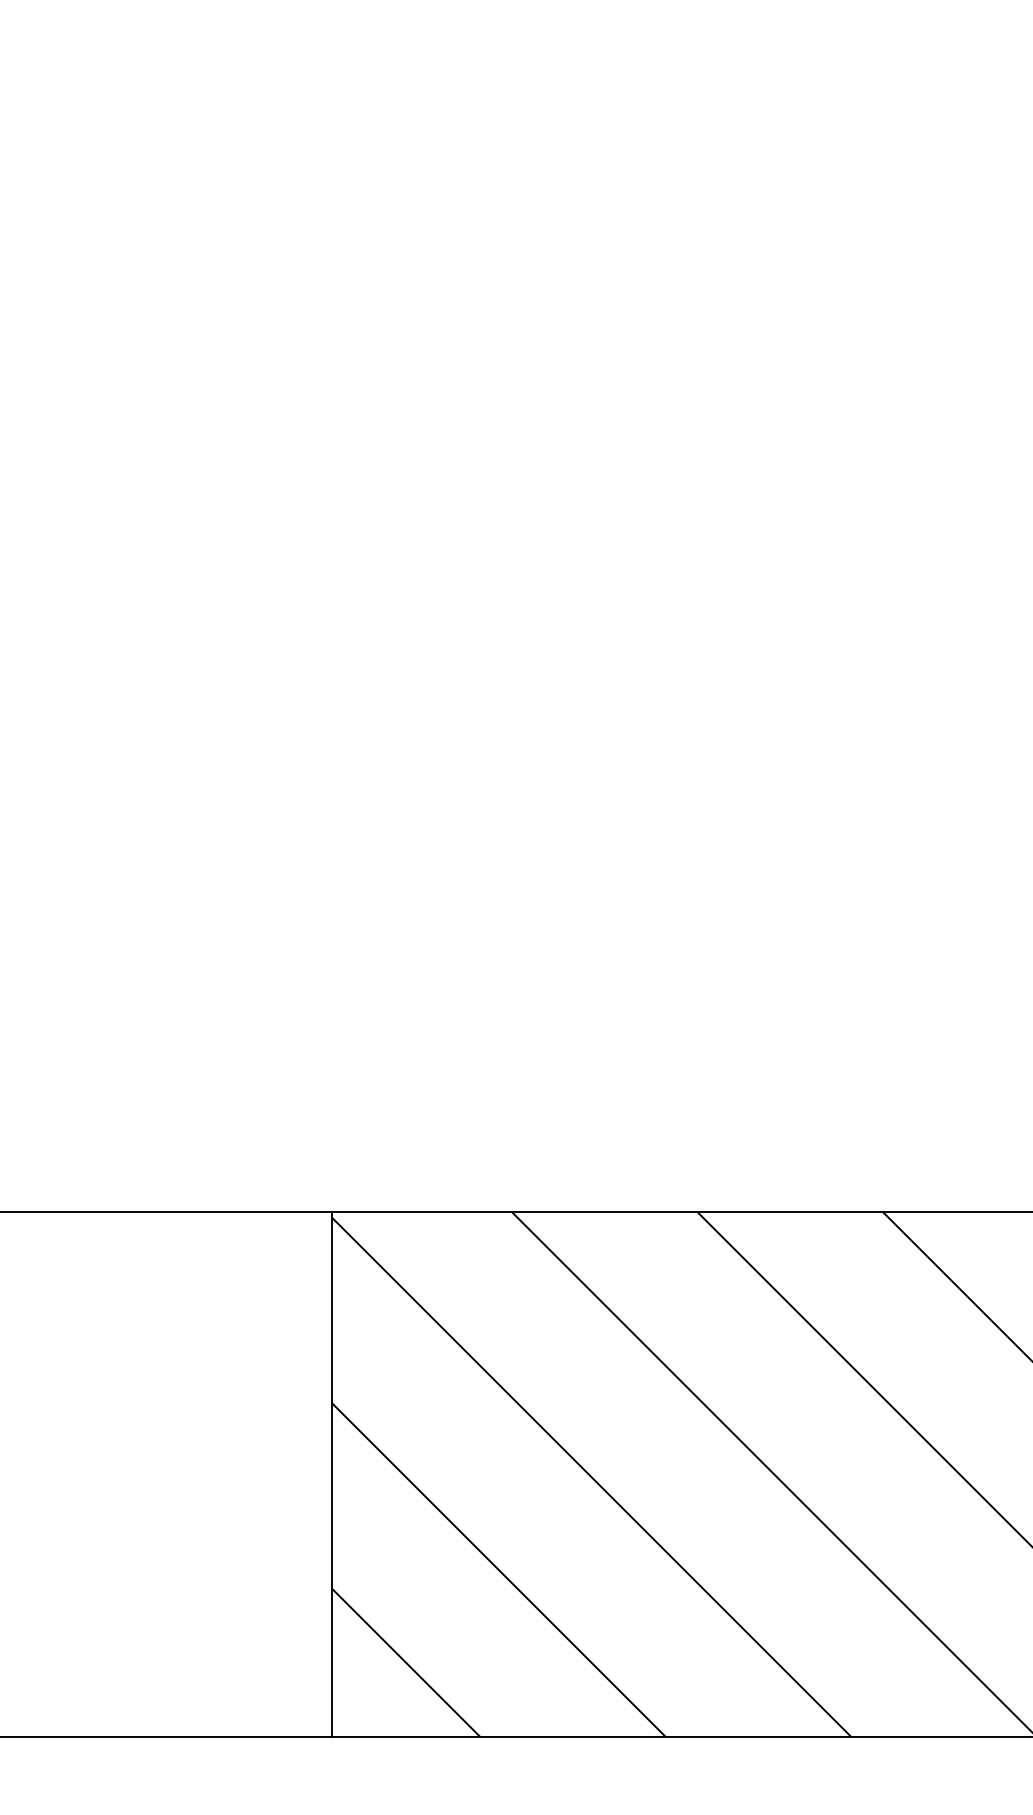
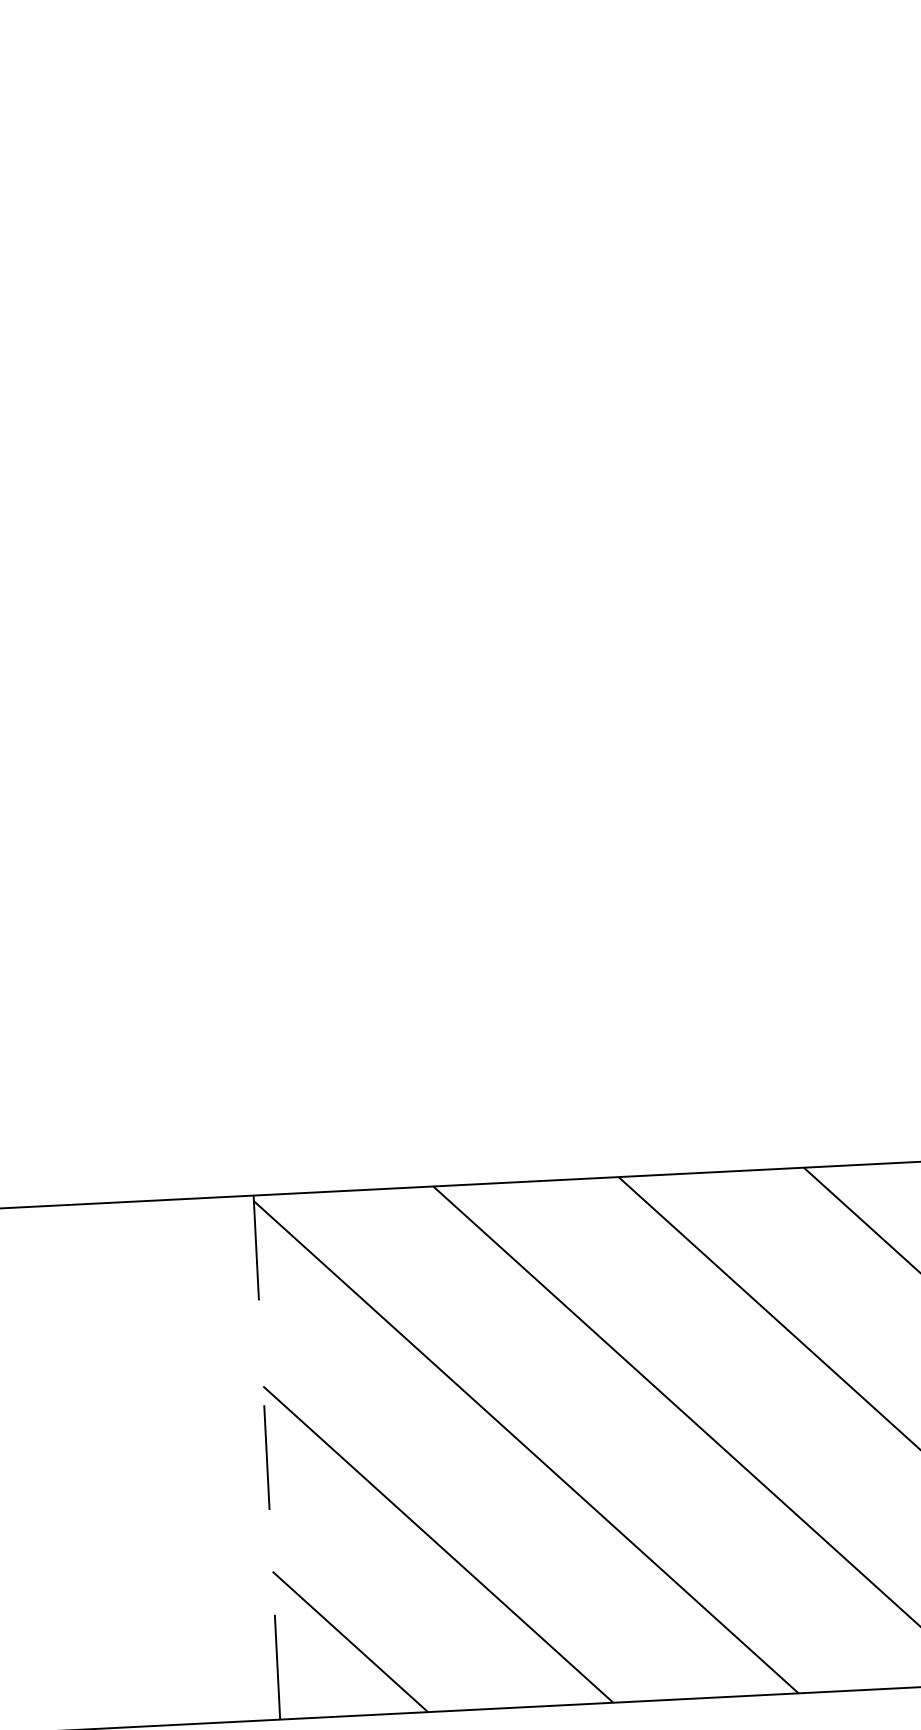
line: (332, 1474) -> (267, 1457), solid -> dashed

